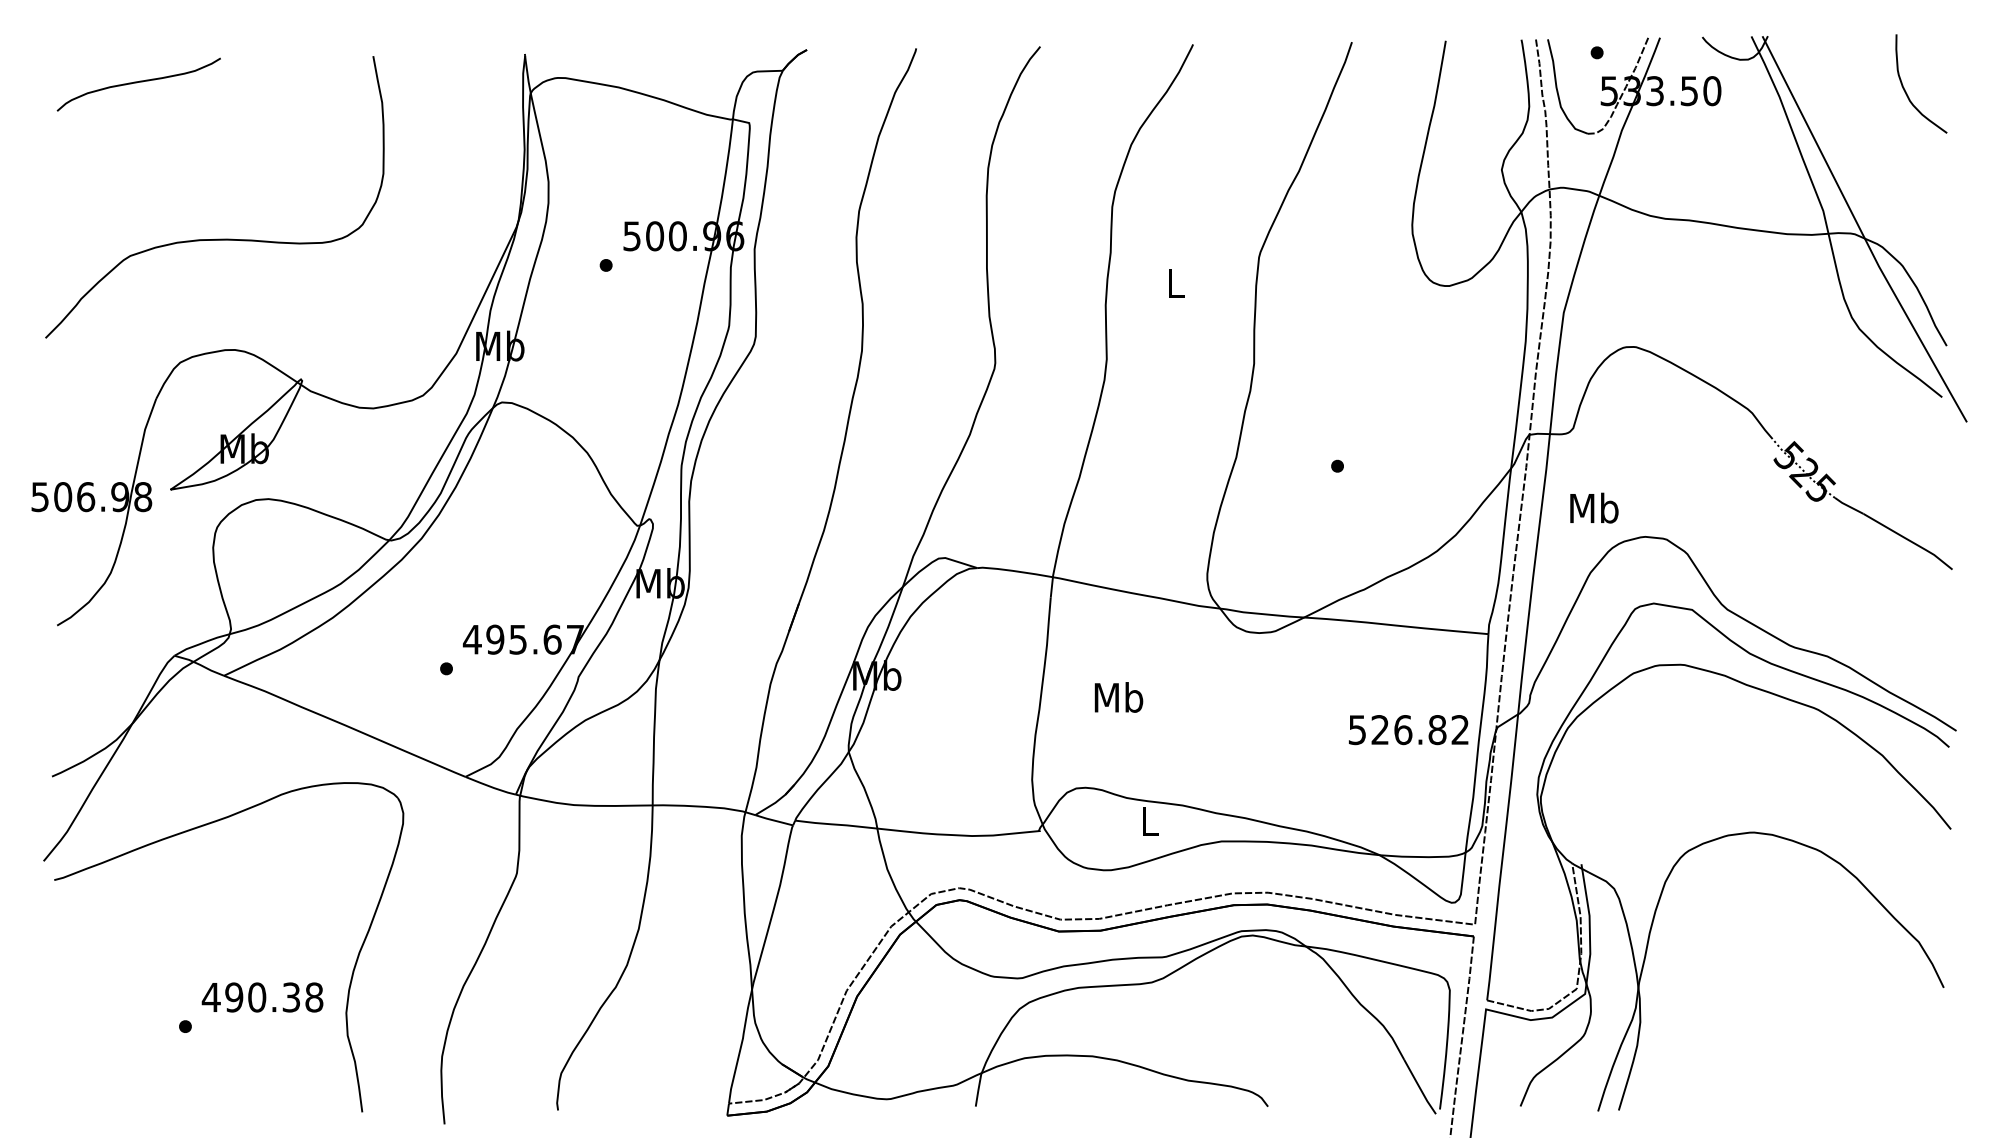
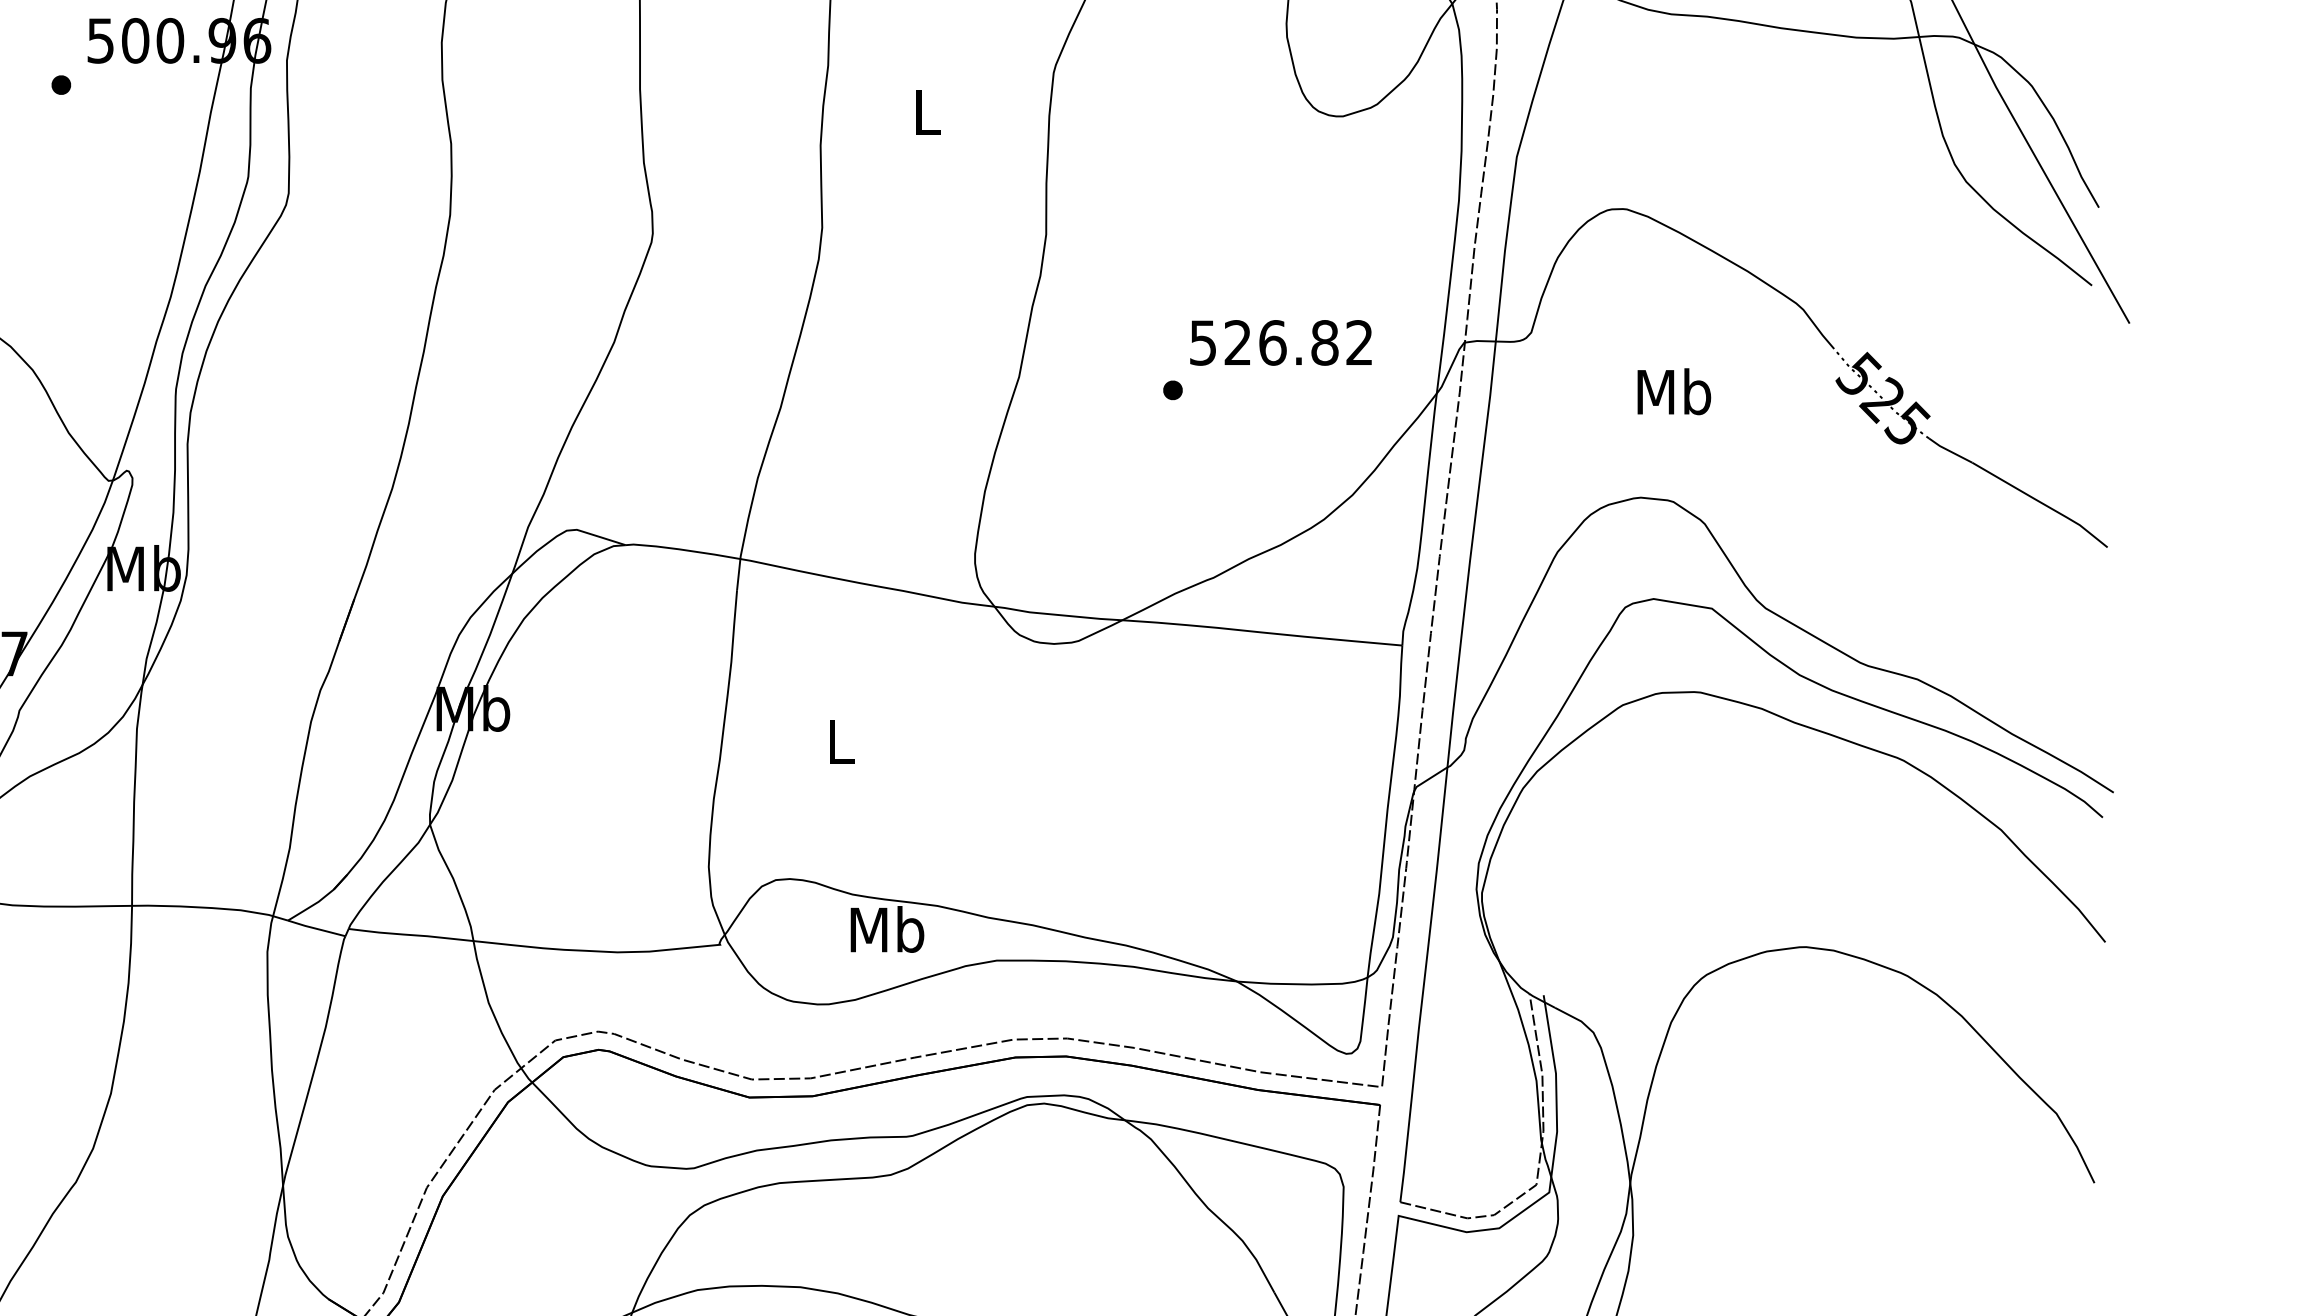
text: (1594, 507) -> (1674, 390), moved
text: (1118, 697) -> (840, 741), Mb -> L
text: (1408, 730) -> (1280, 343), moved
text: (1149, 820) -> (887, 928), L -> Mb

